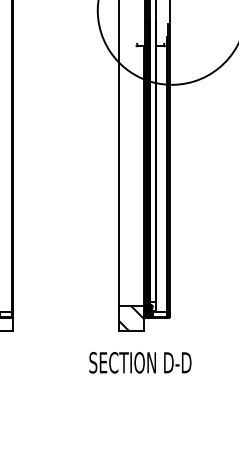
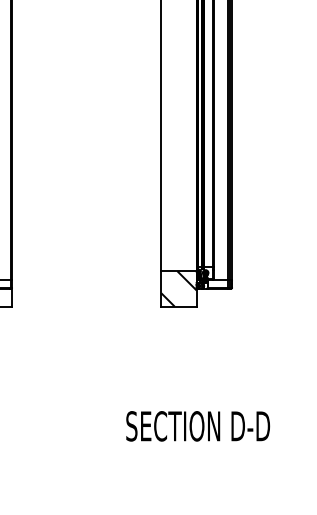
text: (140, 362) -> (198, 425), moved

